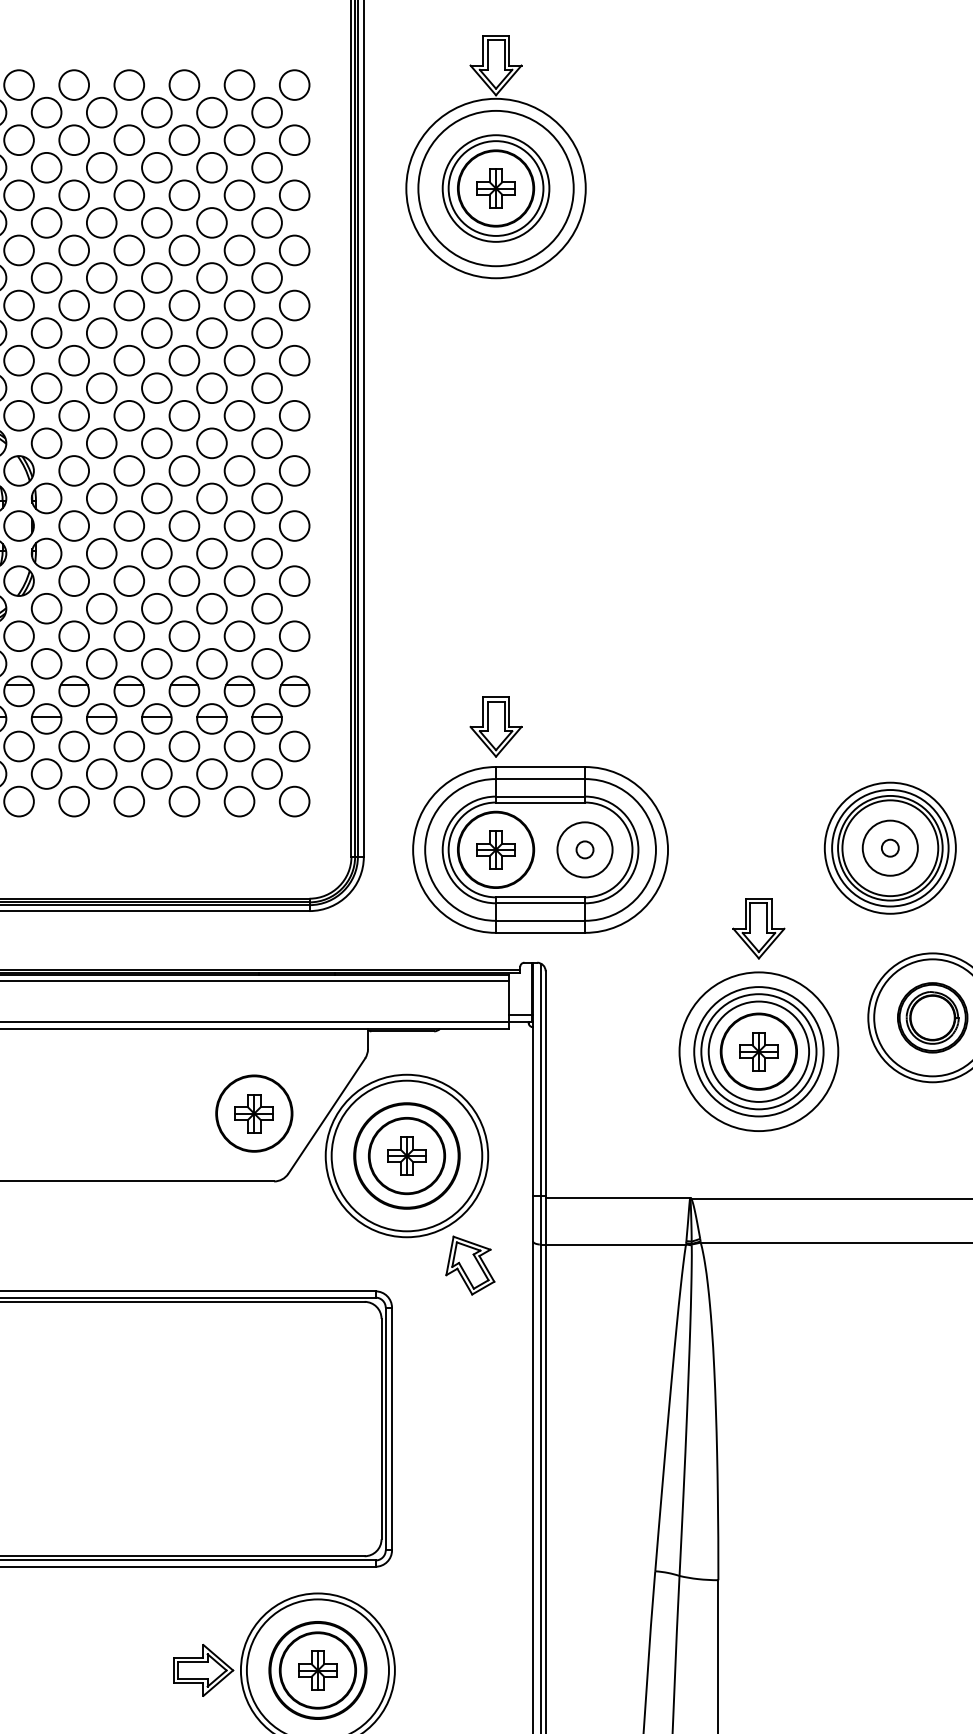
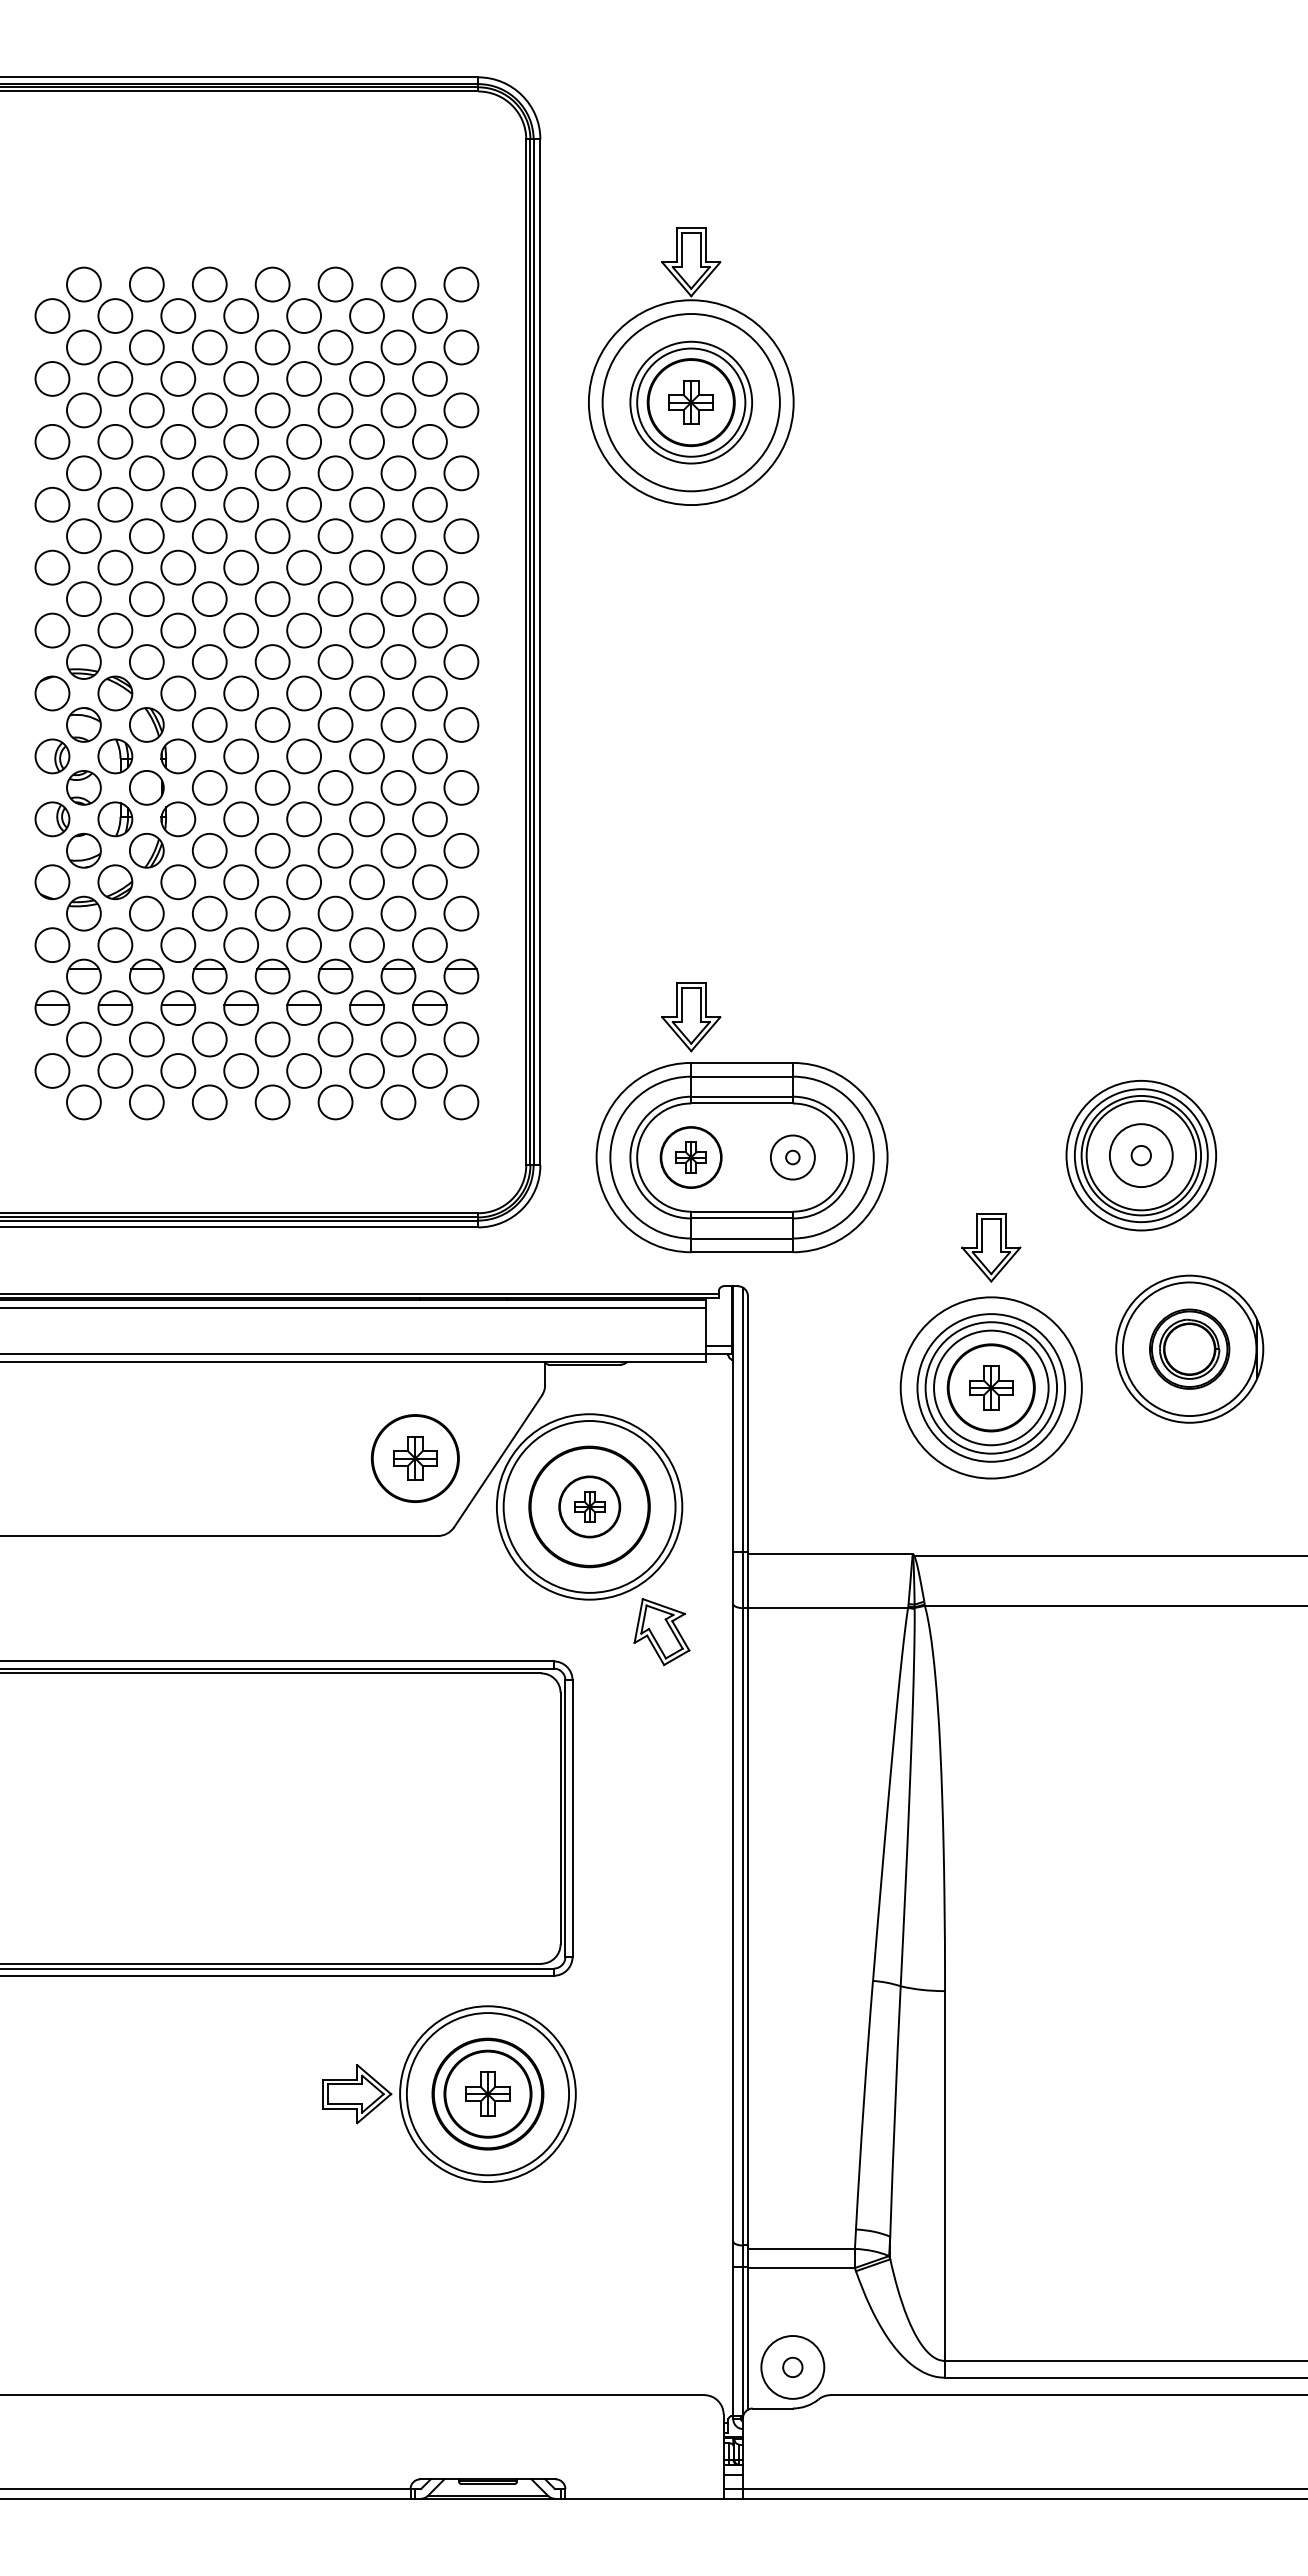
part: (495, 849) -> (690, 1157), size x0.7
part: (584, 849) -> (792, 1157), size x0.7
part: (406, 1155) -> (589, 1506), size x0.7

